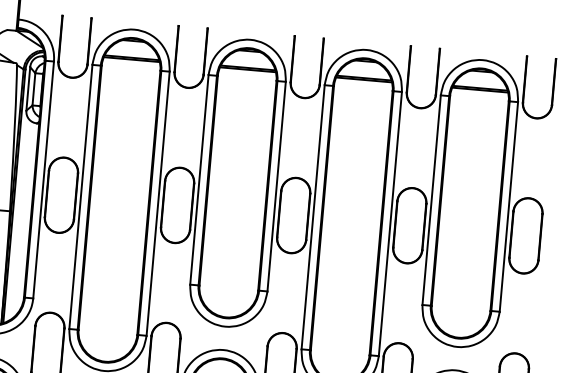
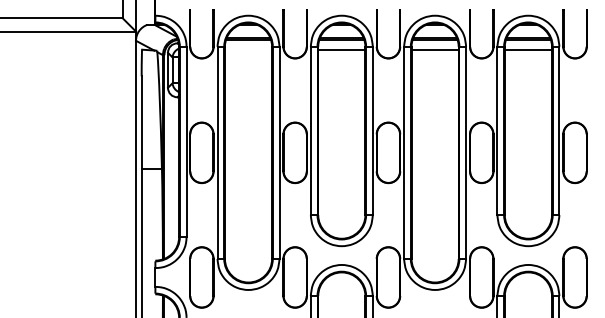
line: (246, 81) -> (341, 49), added
line: (362, 91) -> (434, 49), added
line: (478, 102) -> (527, 49), added

